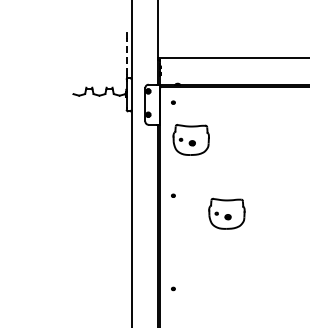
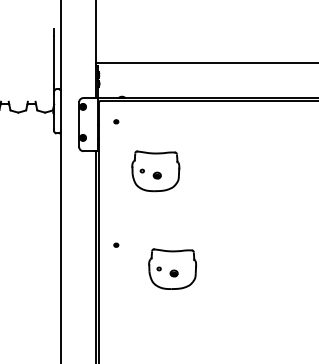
line: (126, 55) -> (54, 59), dashed -> solid
part: (190, 139) -> (154, 170), moved
part: (226, 213) -> (172, 268), moved

